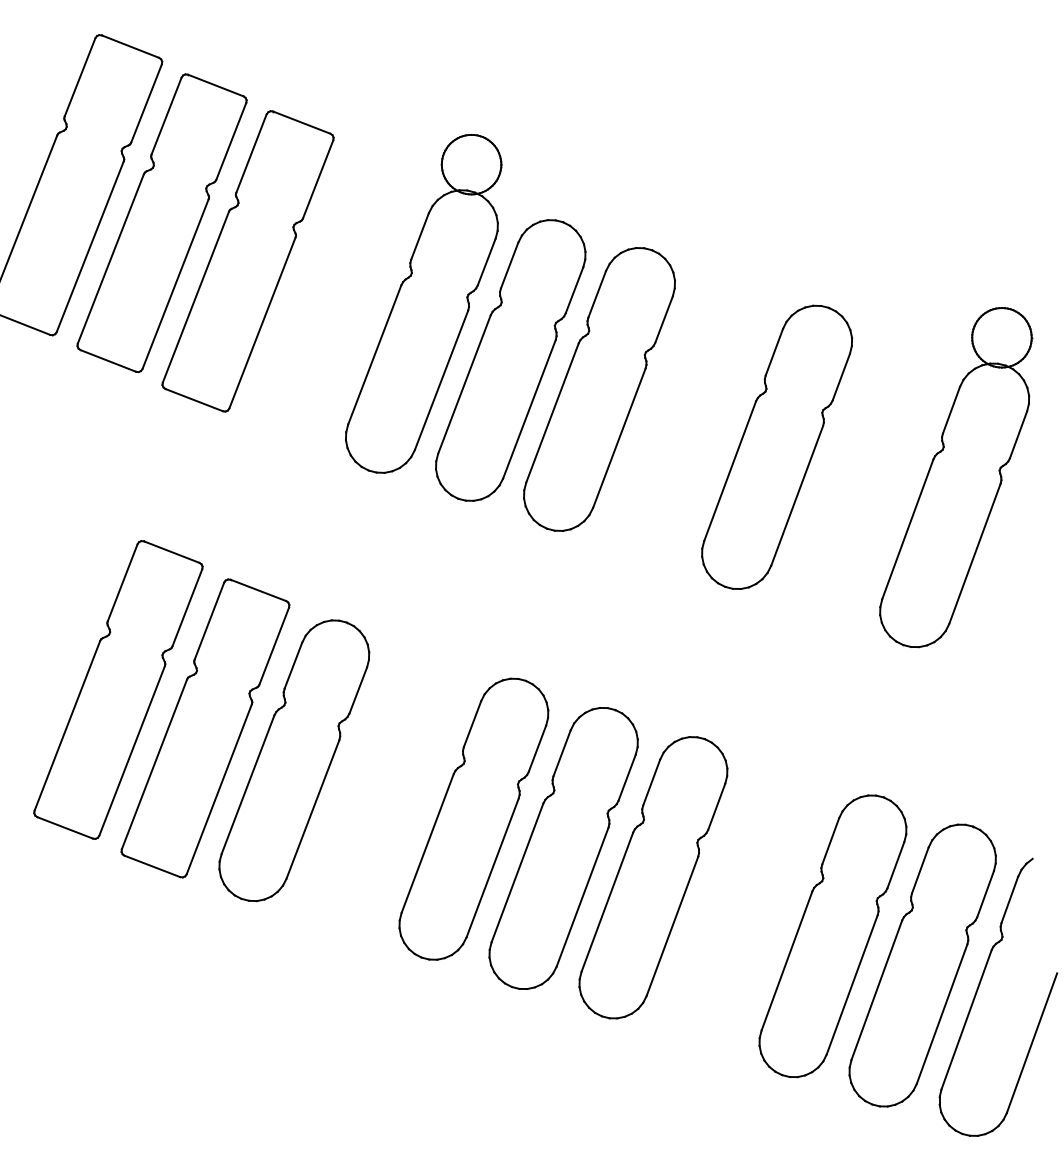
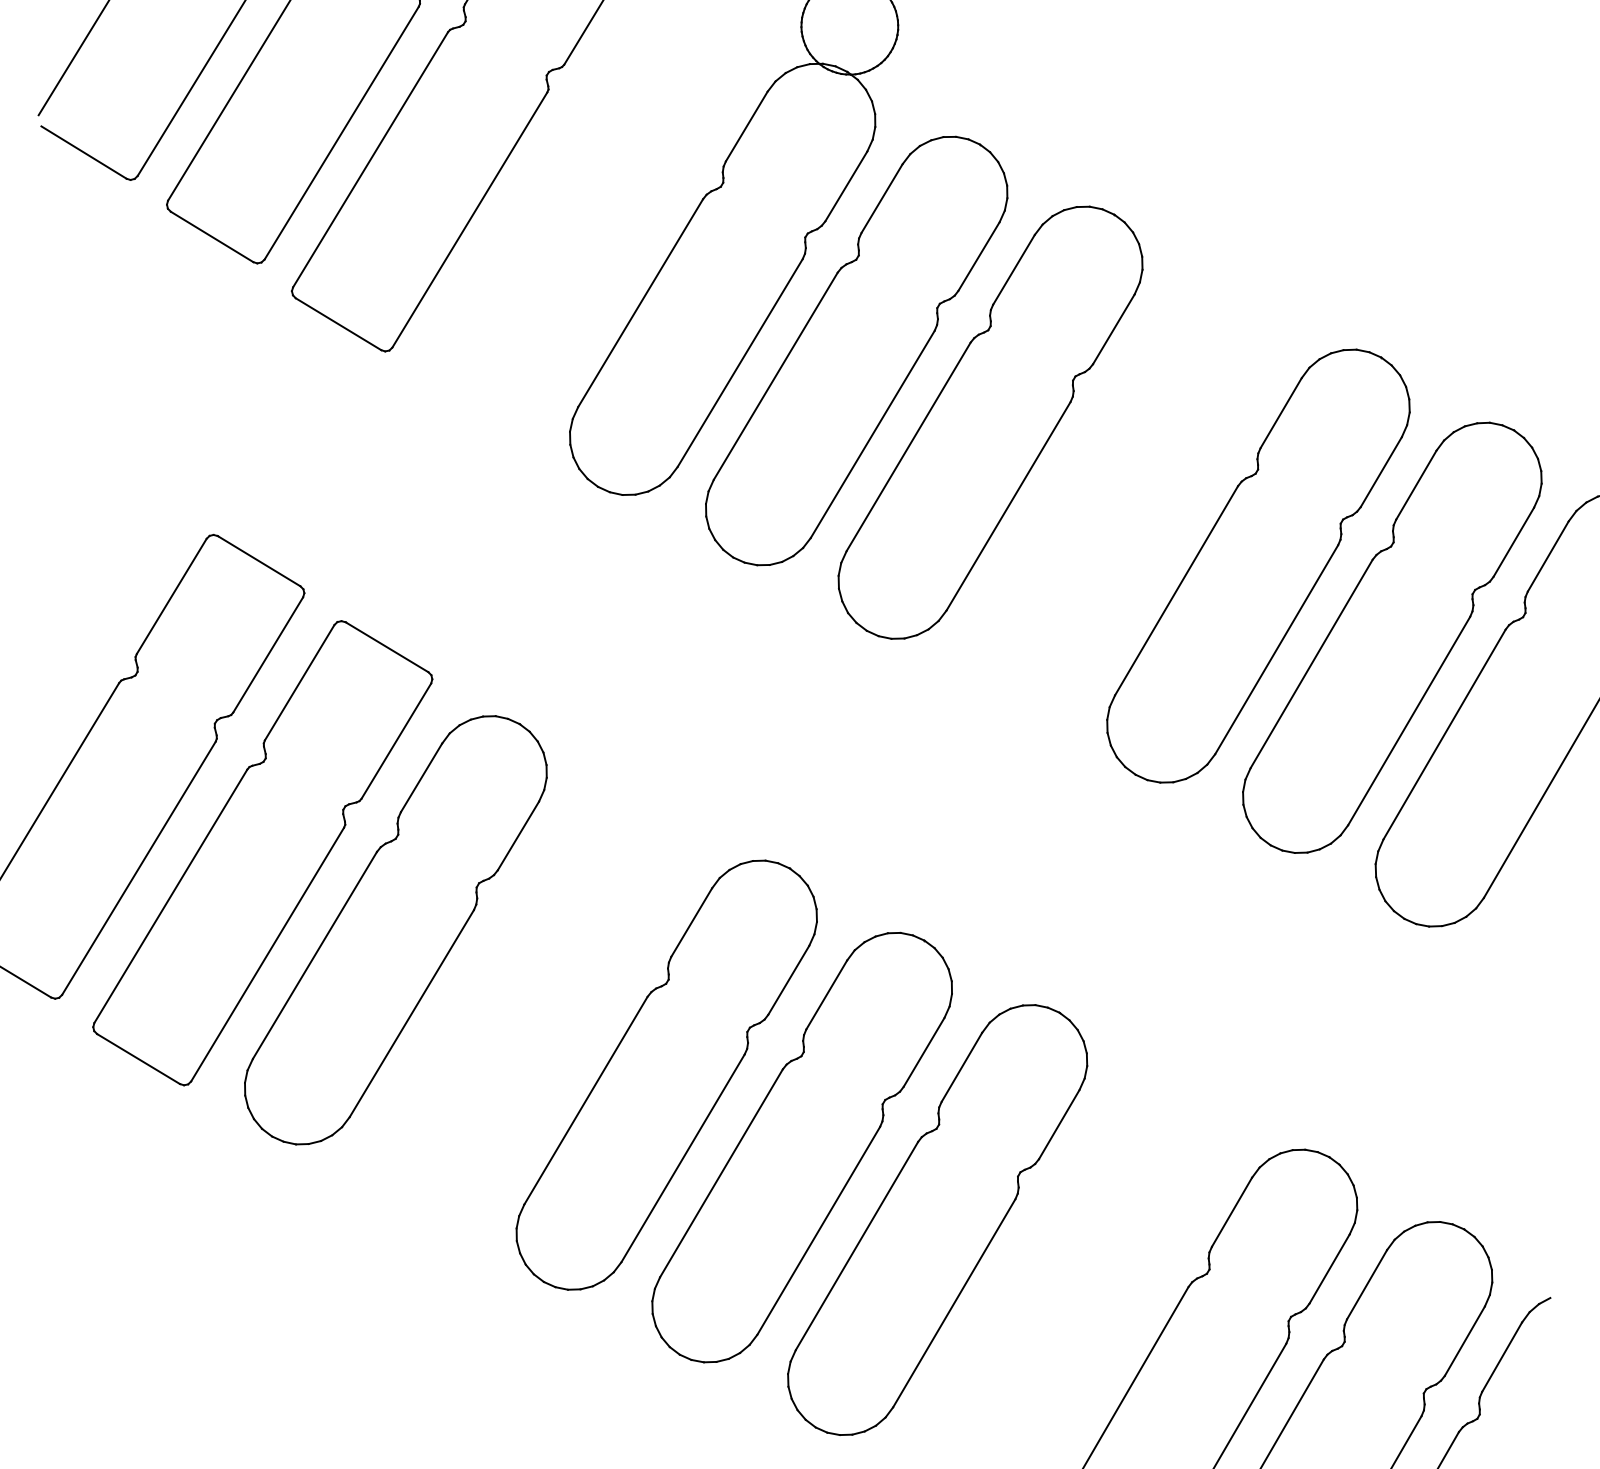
part: (865, 475) -> (1392, 636), added

